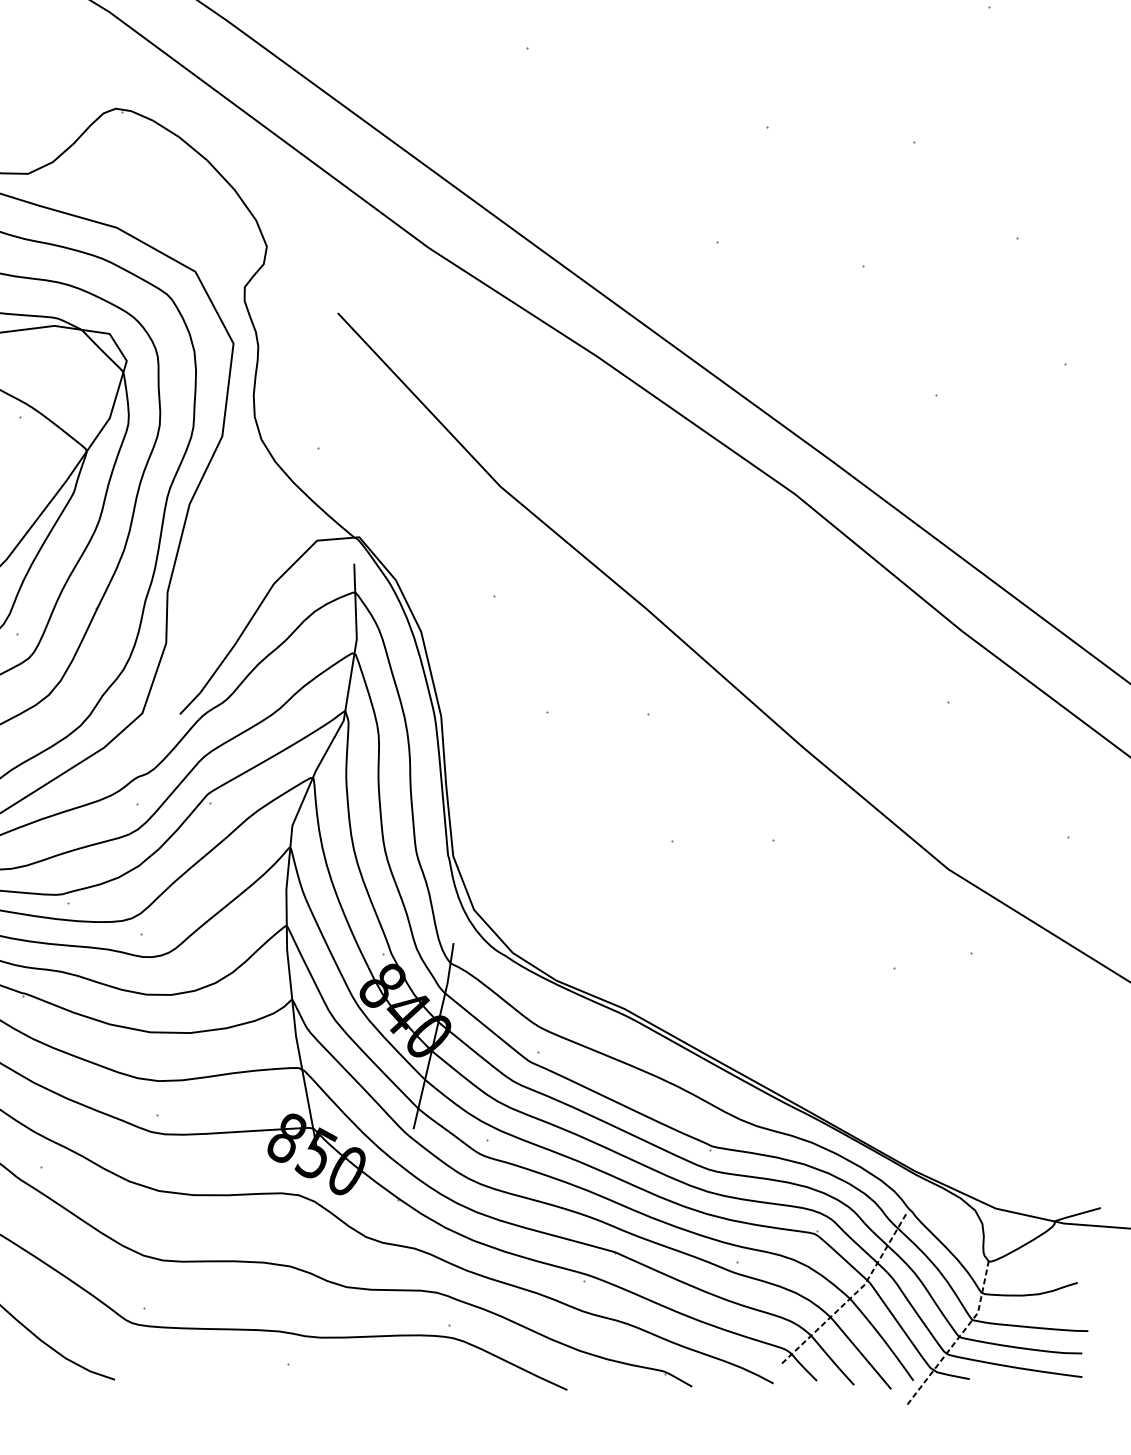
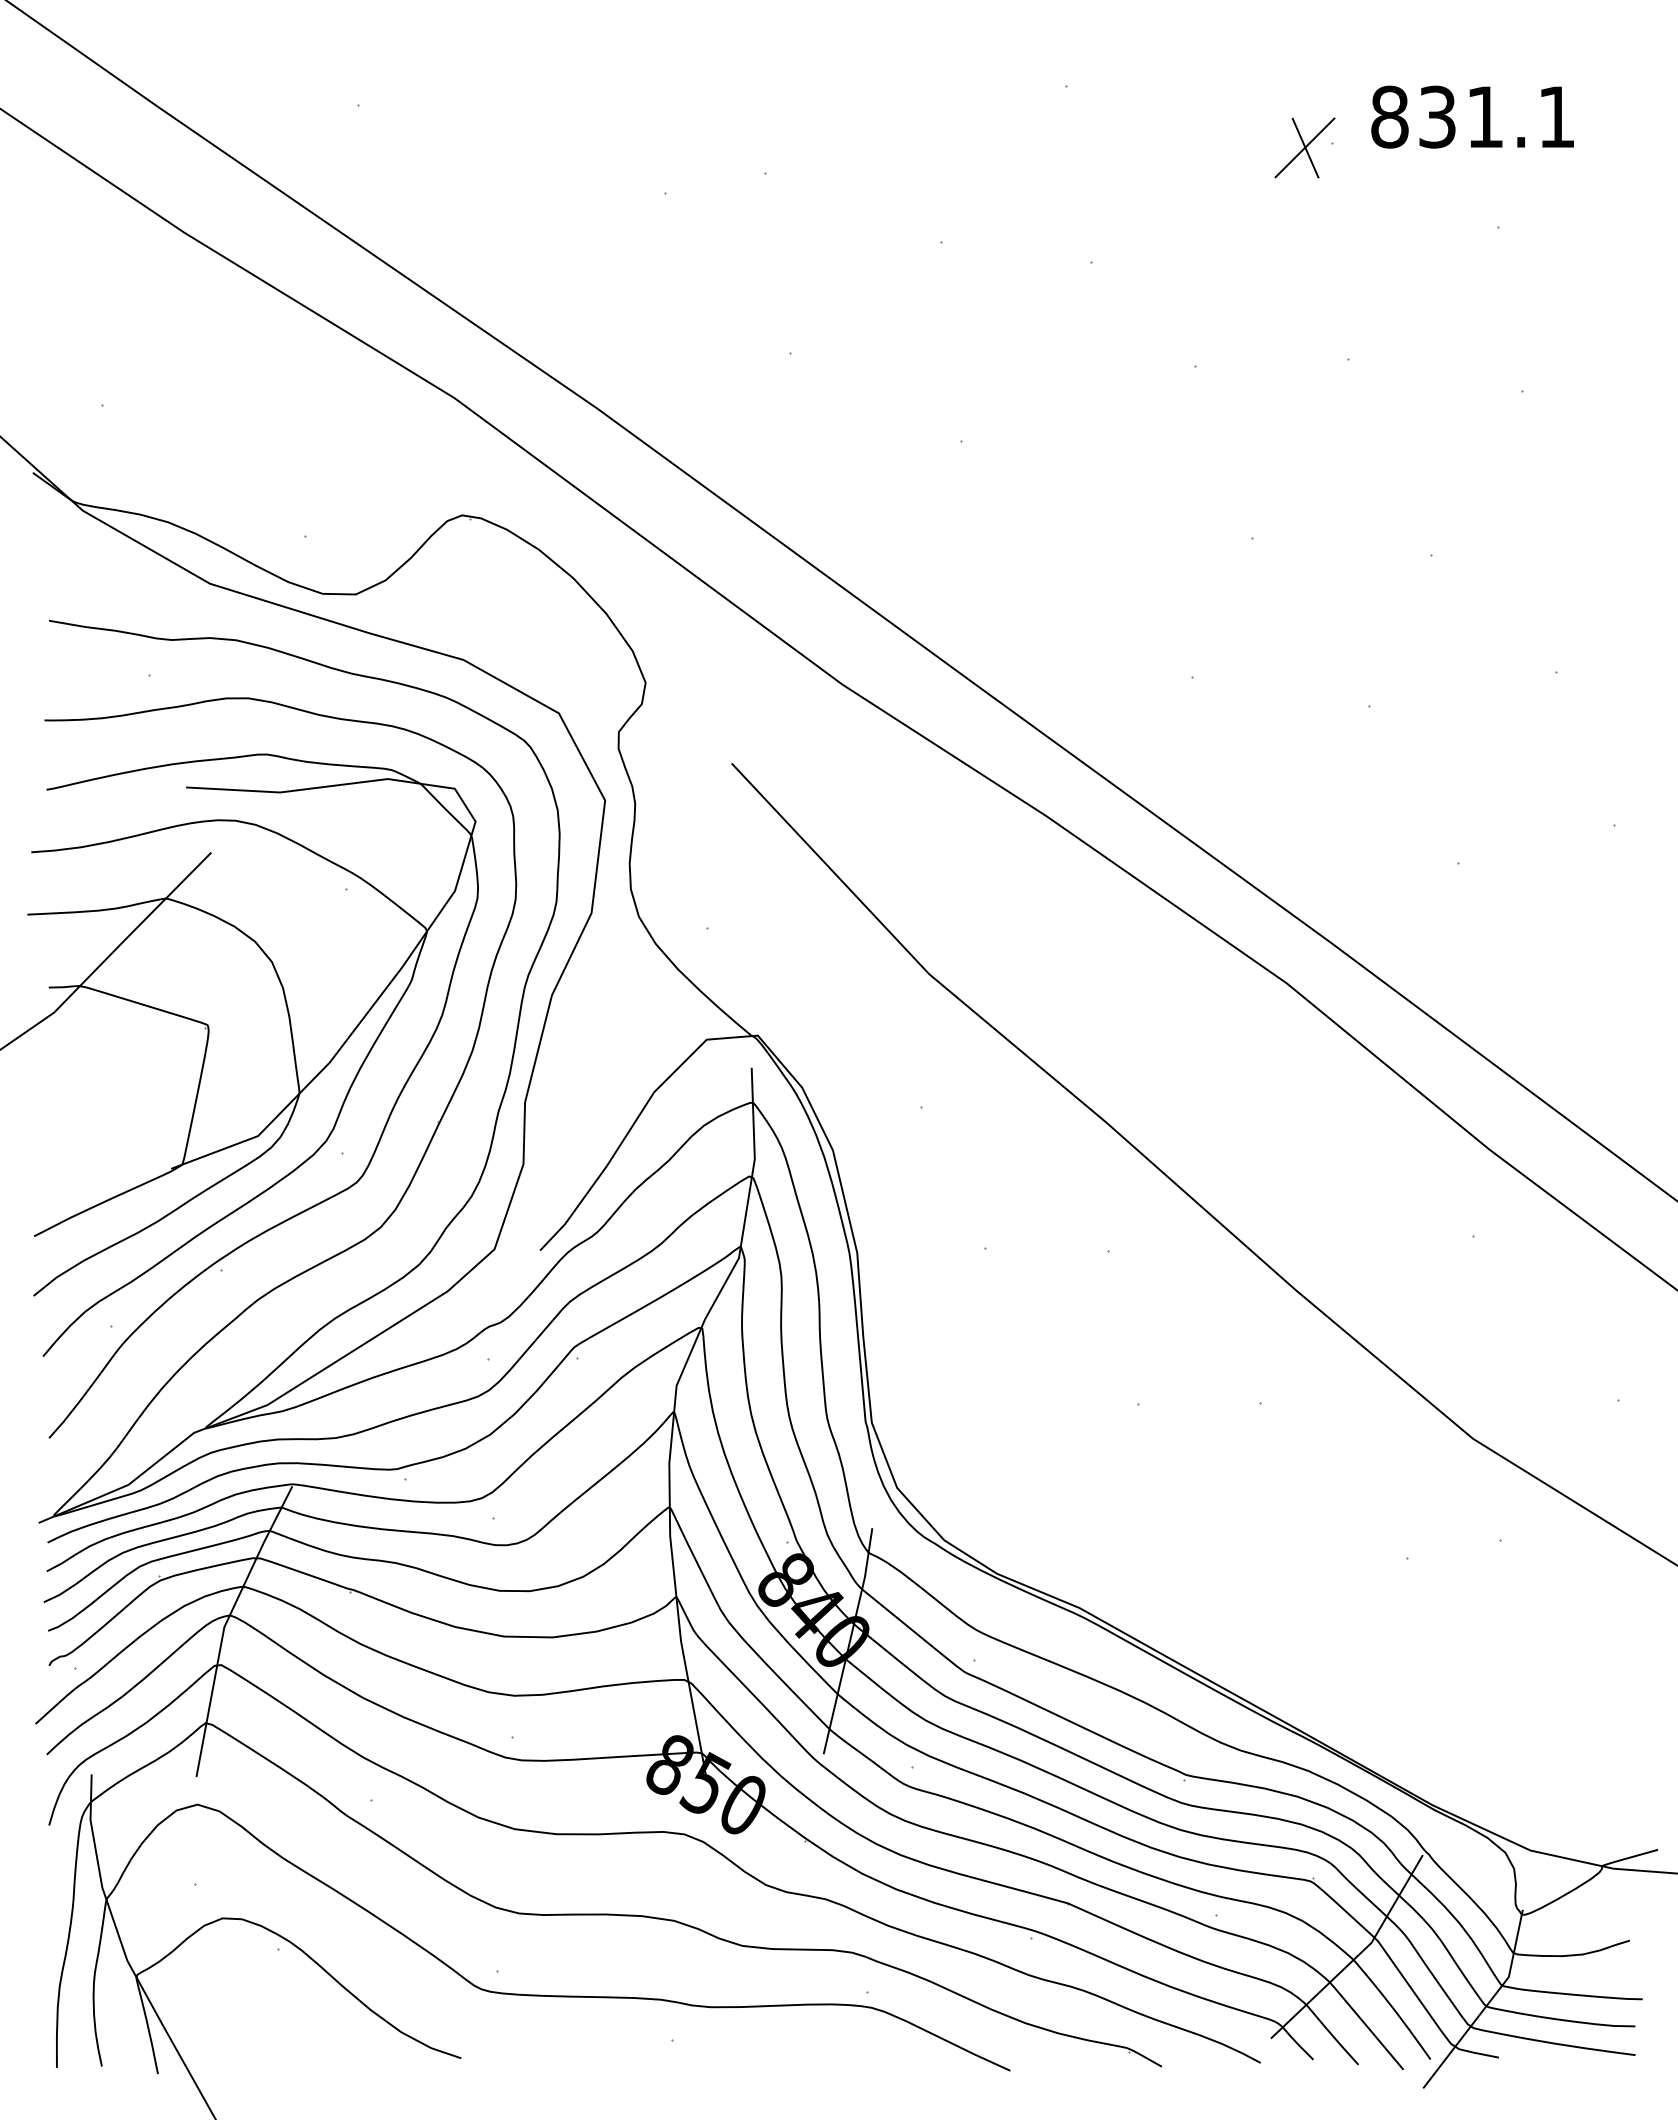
line: (854, 1295) -> (1358, 1955), dashed -> solid
line: (960, 1335) -> (1487, 2004), dashed -> solid

